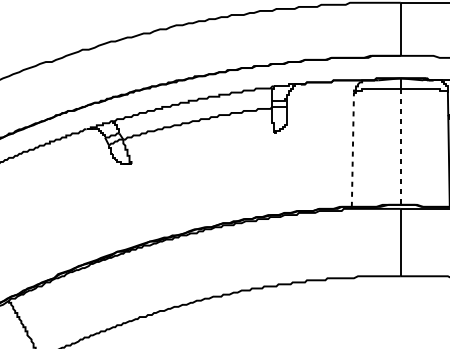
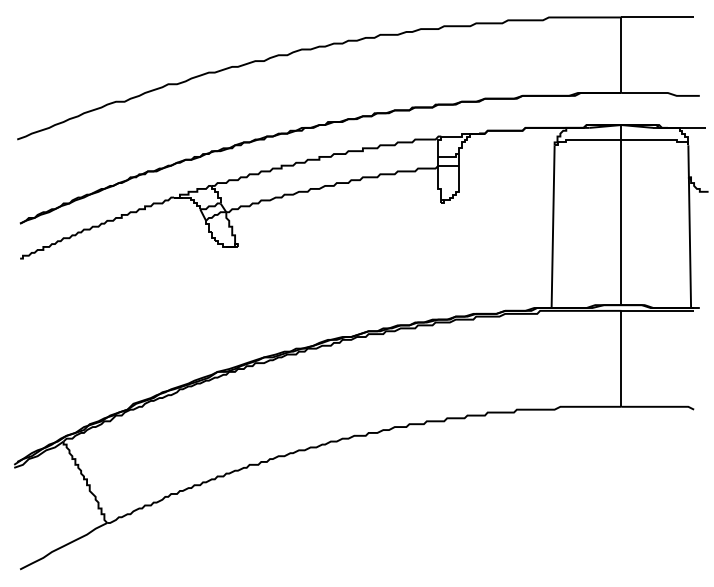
line: (400, 146) -> (621, 222), dashed -> solid
line: (353, 149) -> (553, 226), dashed -> solid

